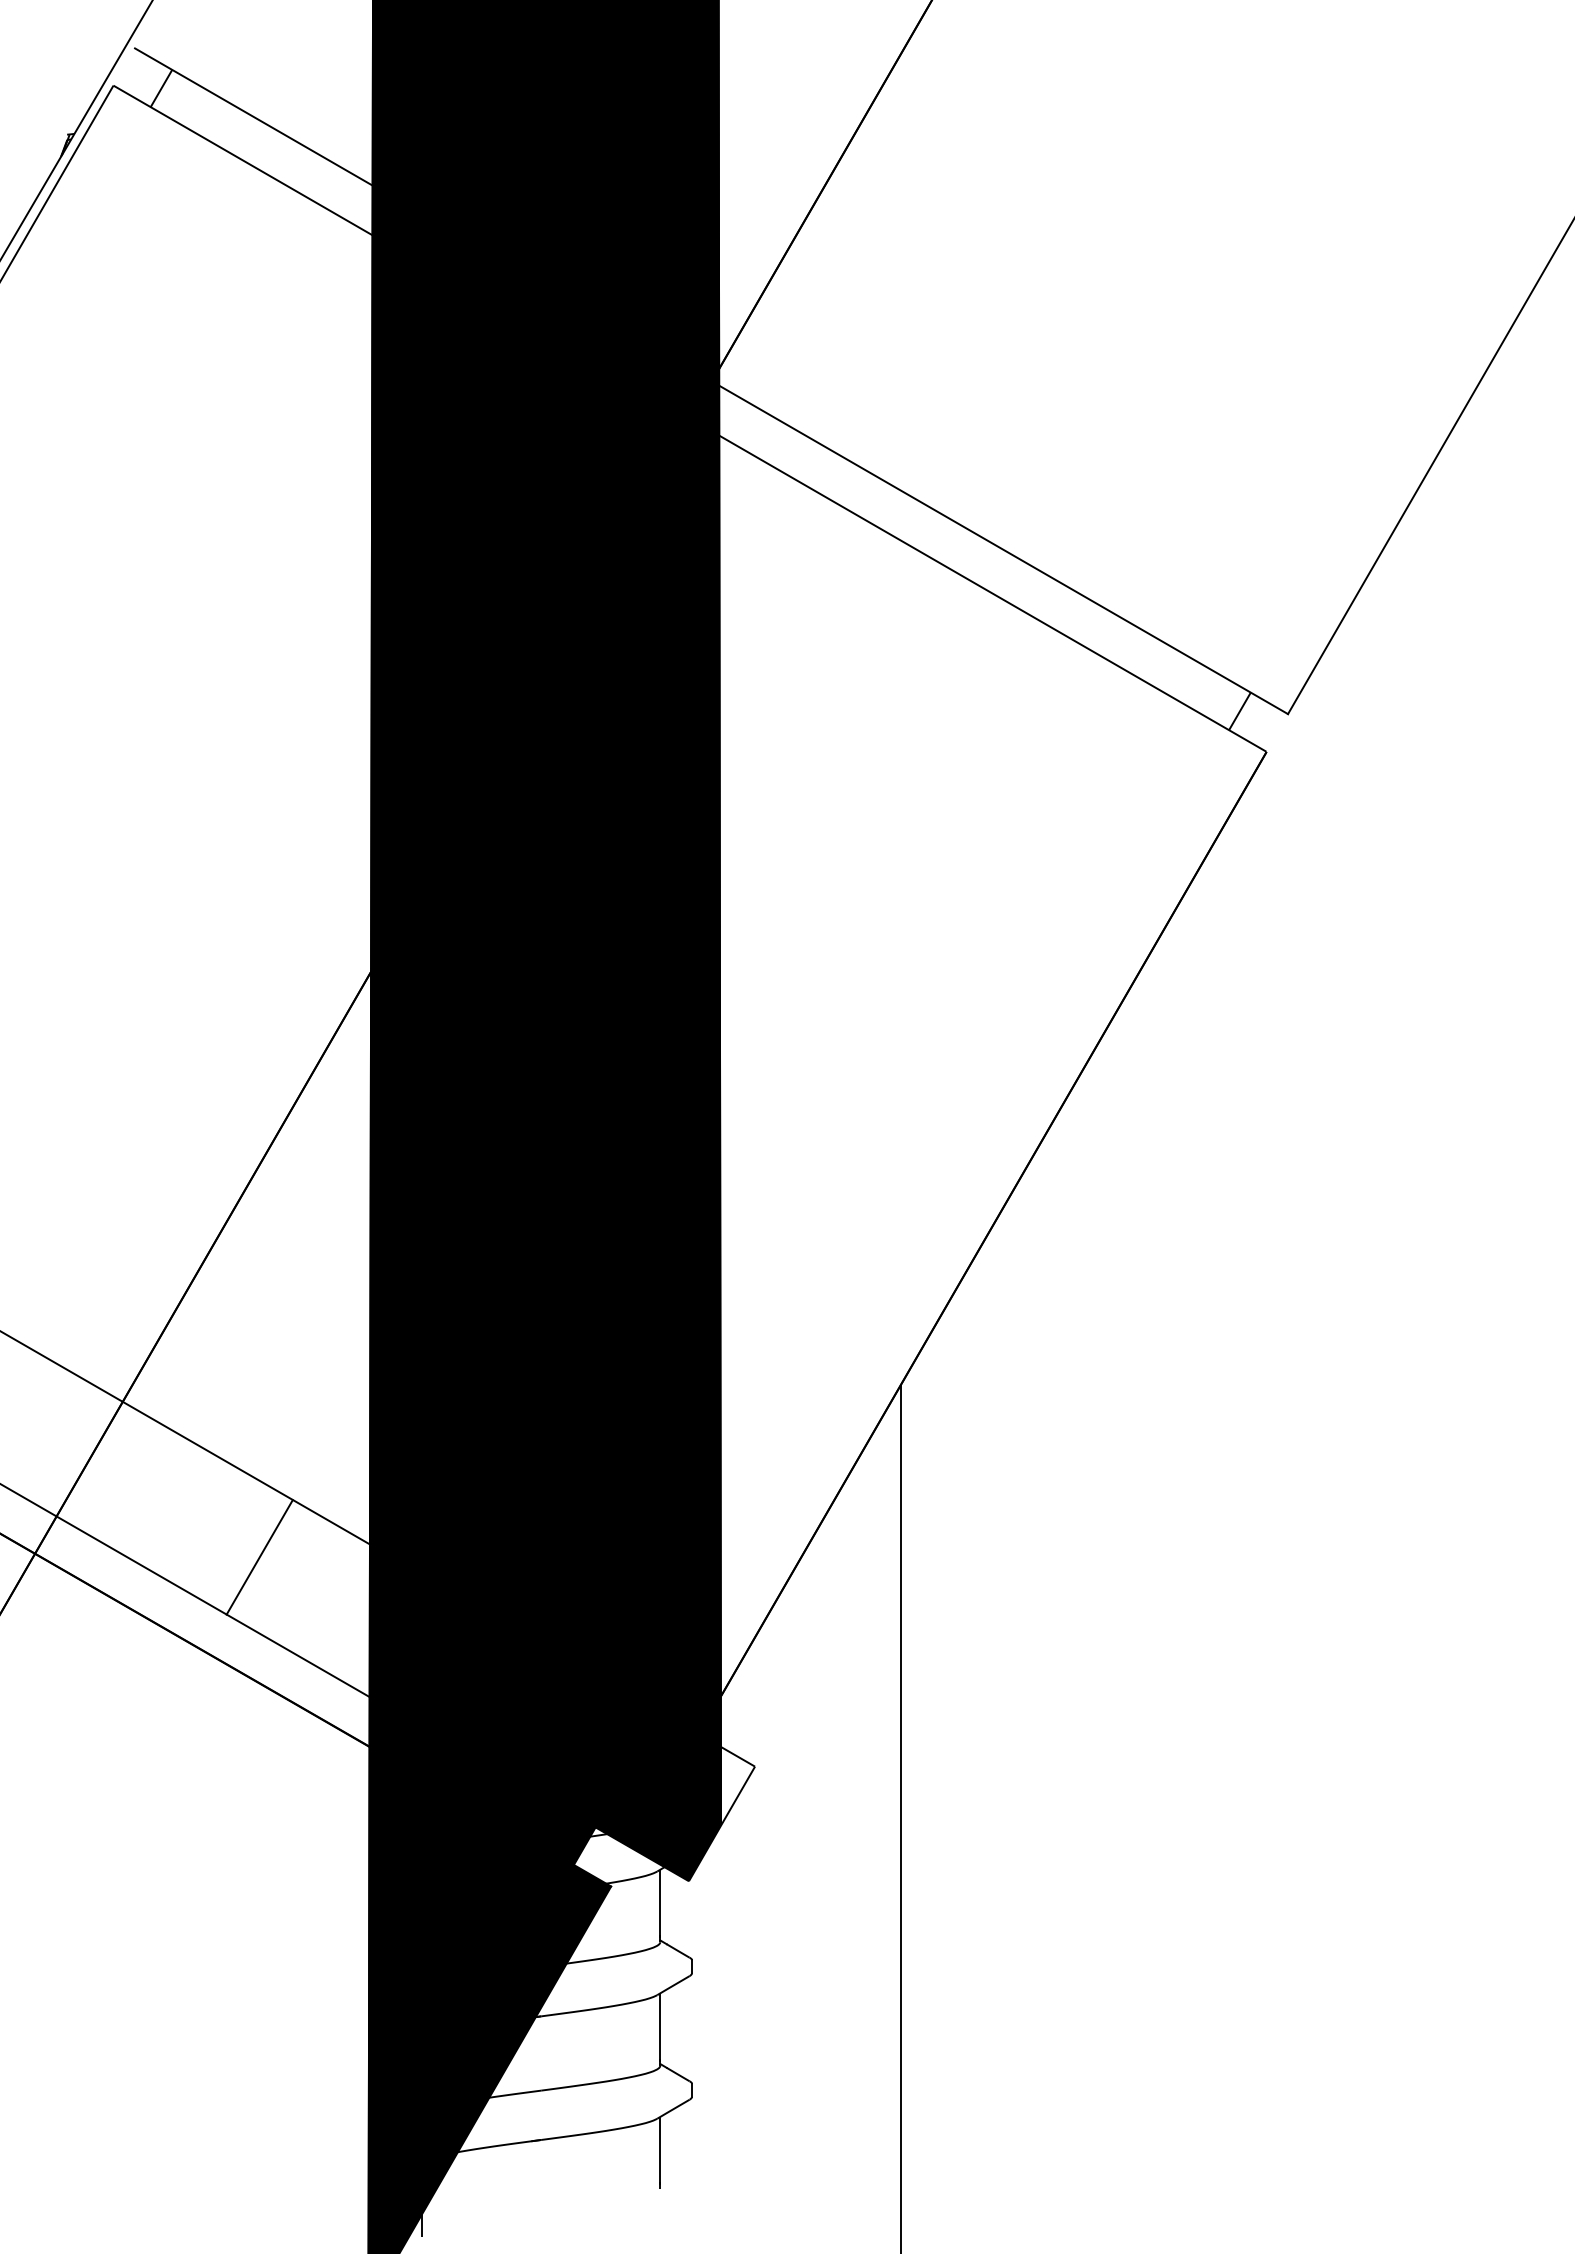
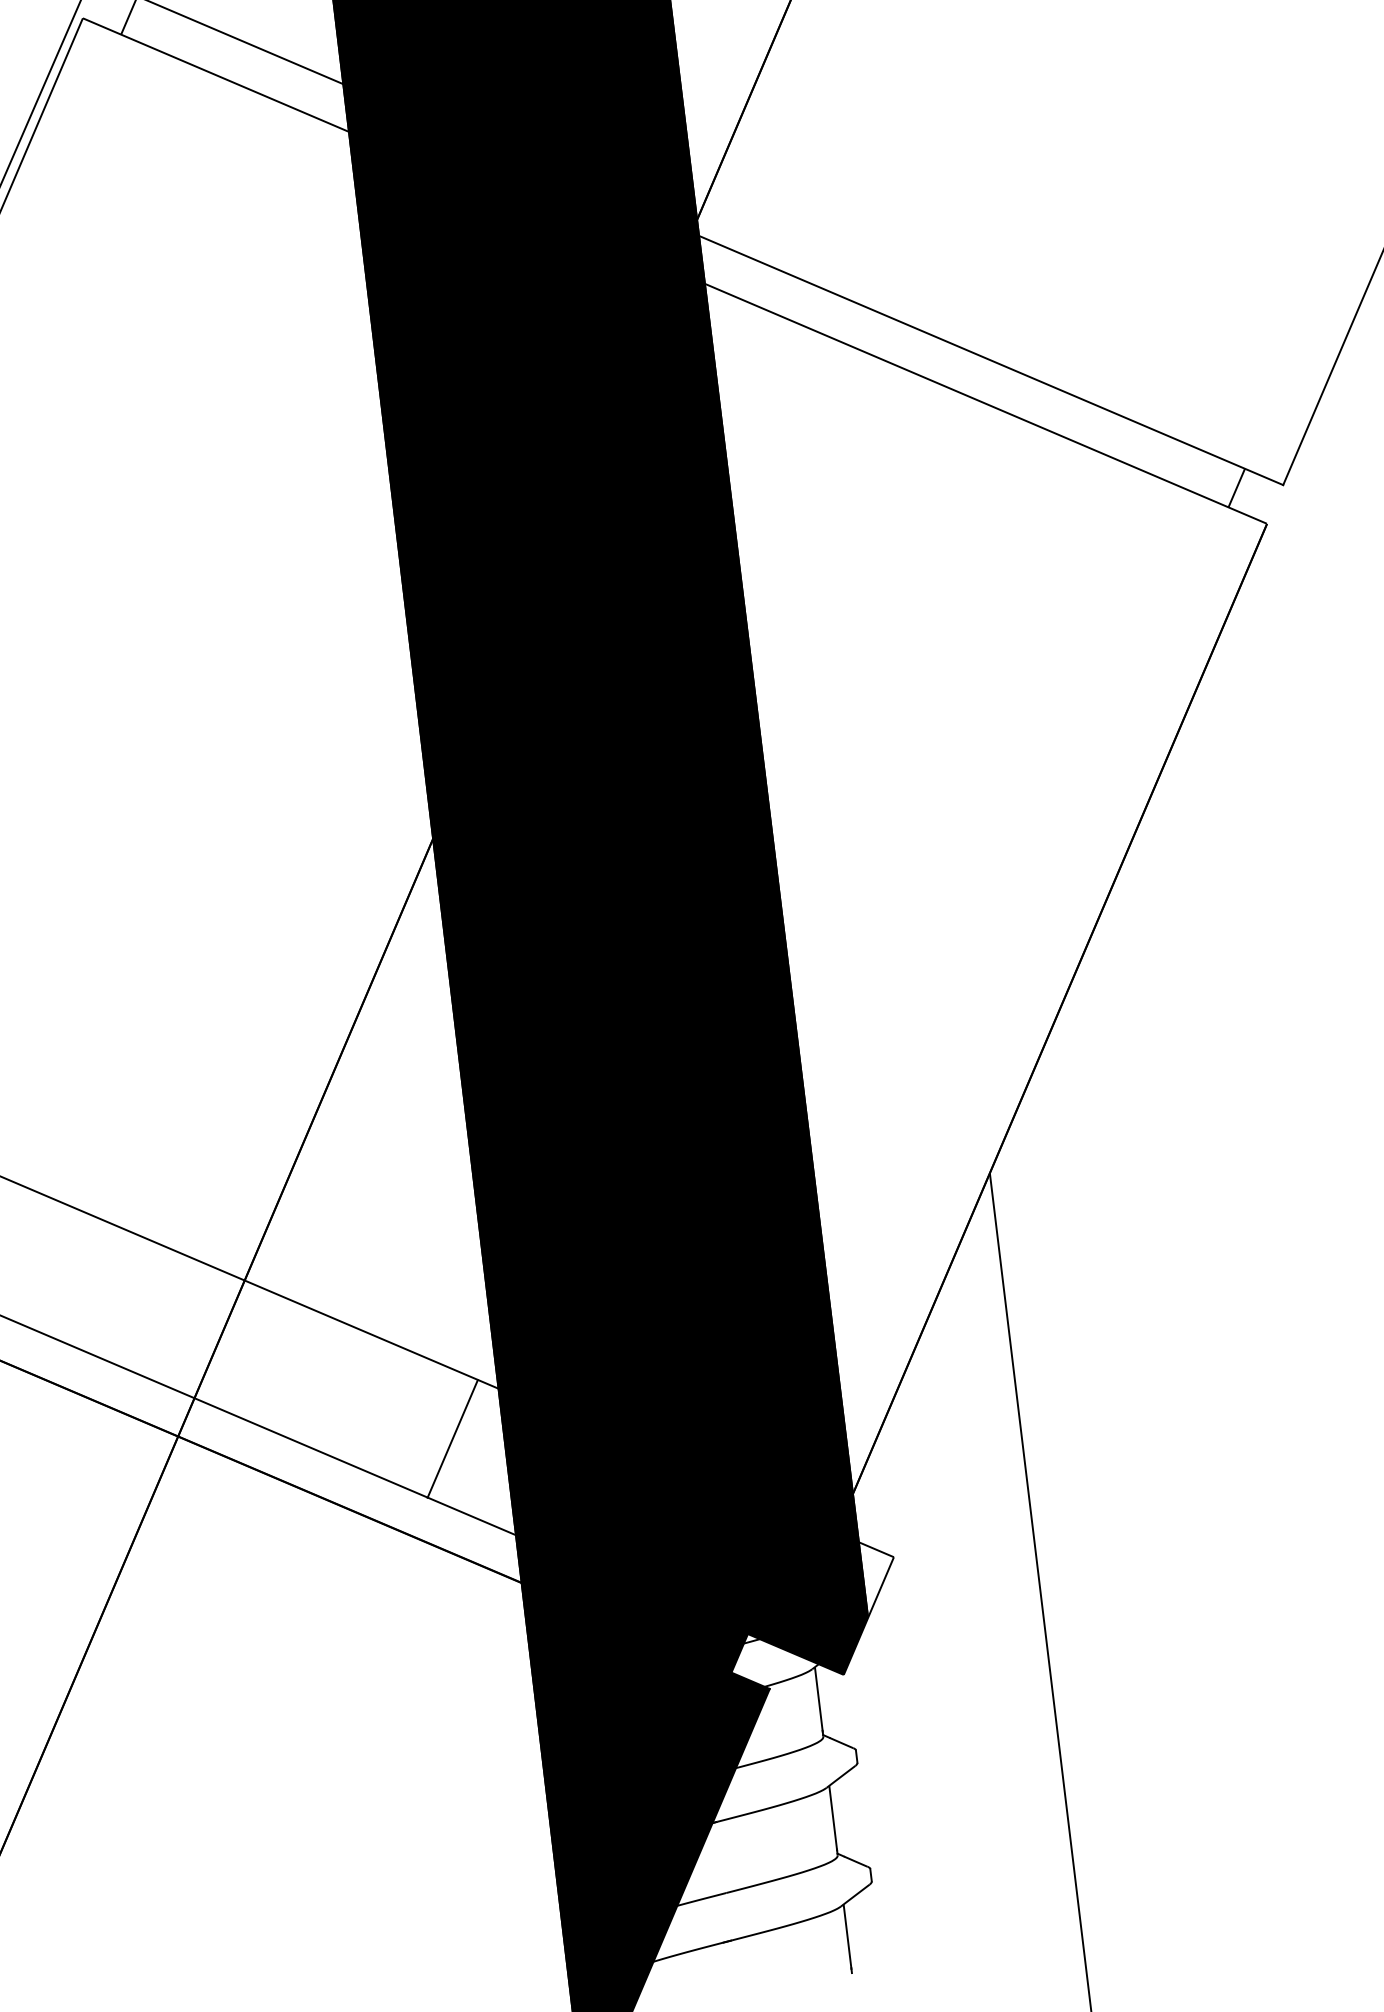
hatch: (68, 144) -> (46, 80), removed
line: (259, 1557) -> (452, 1439), moved

